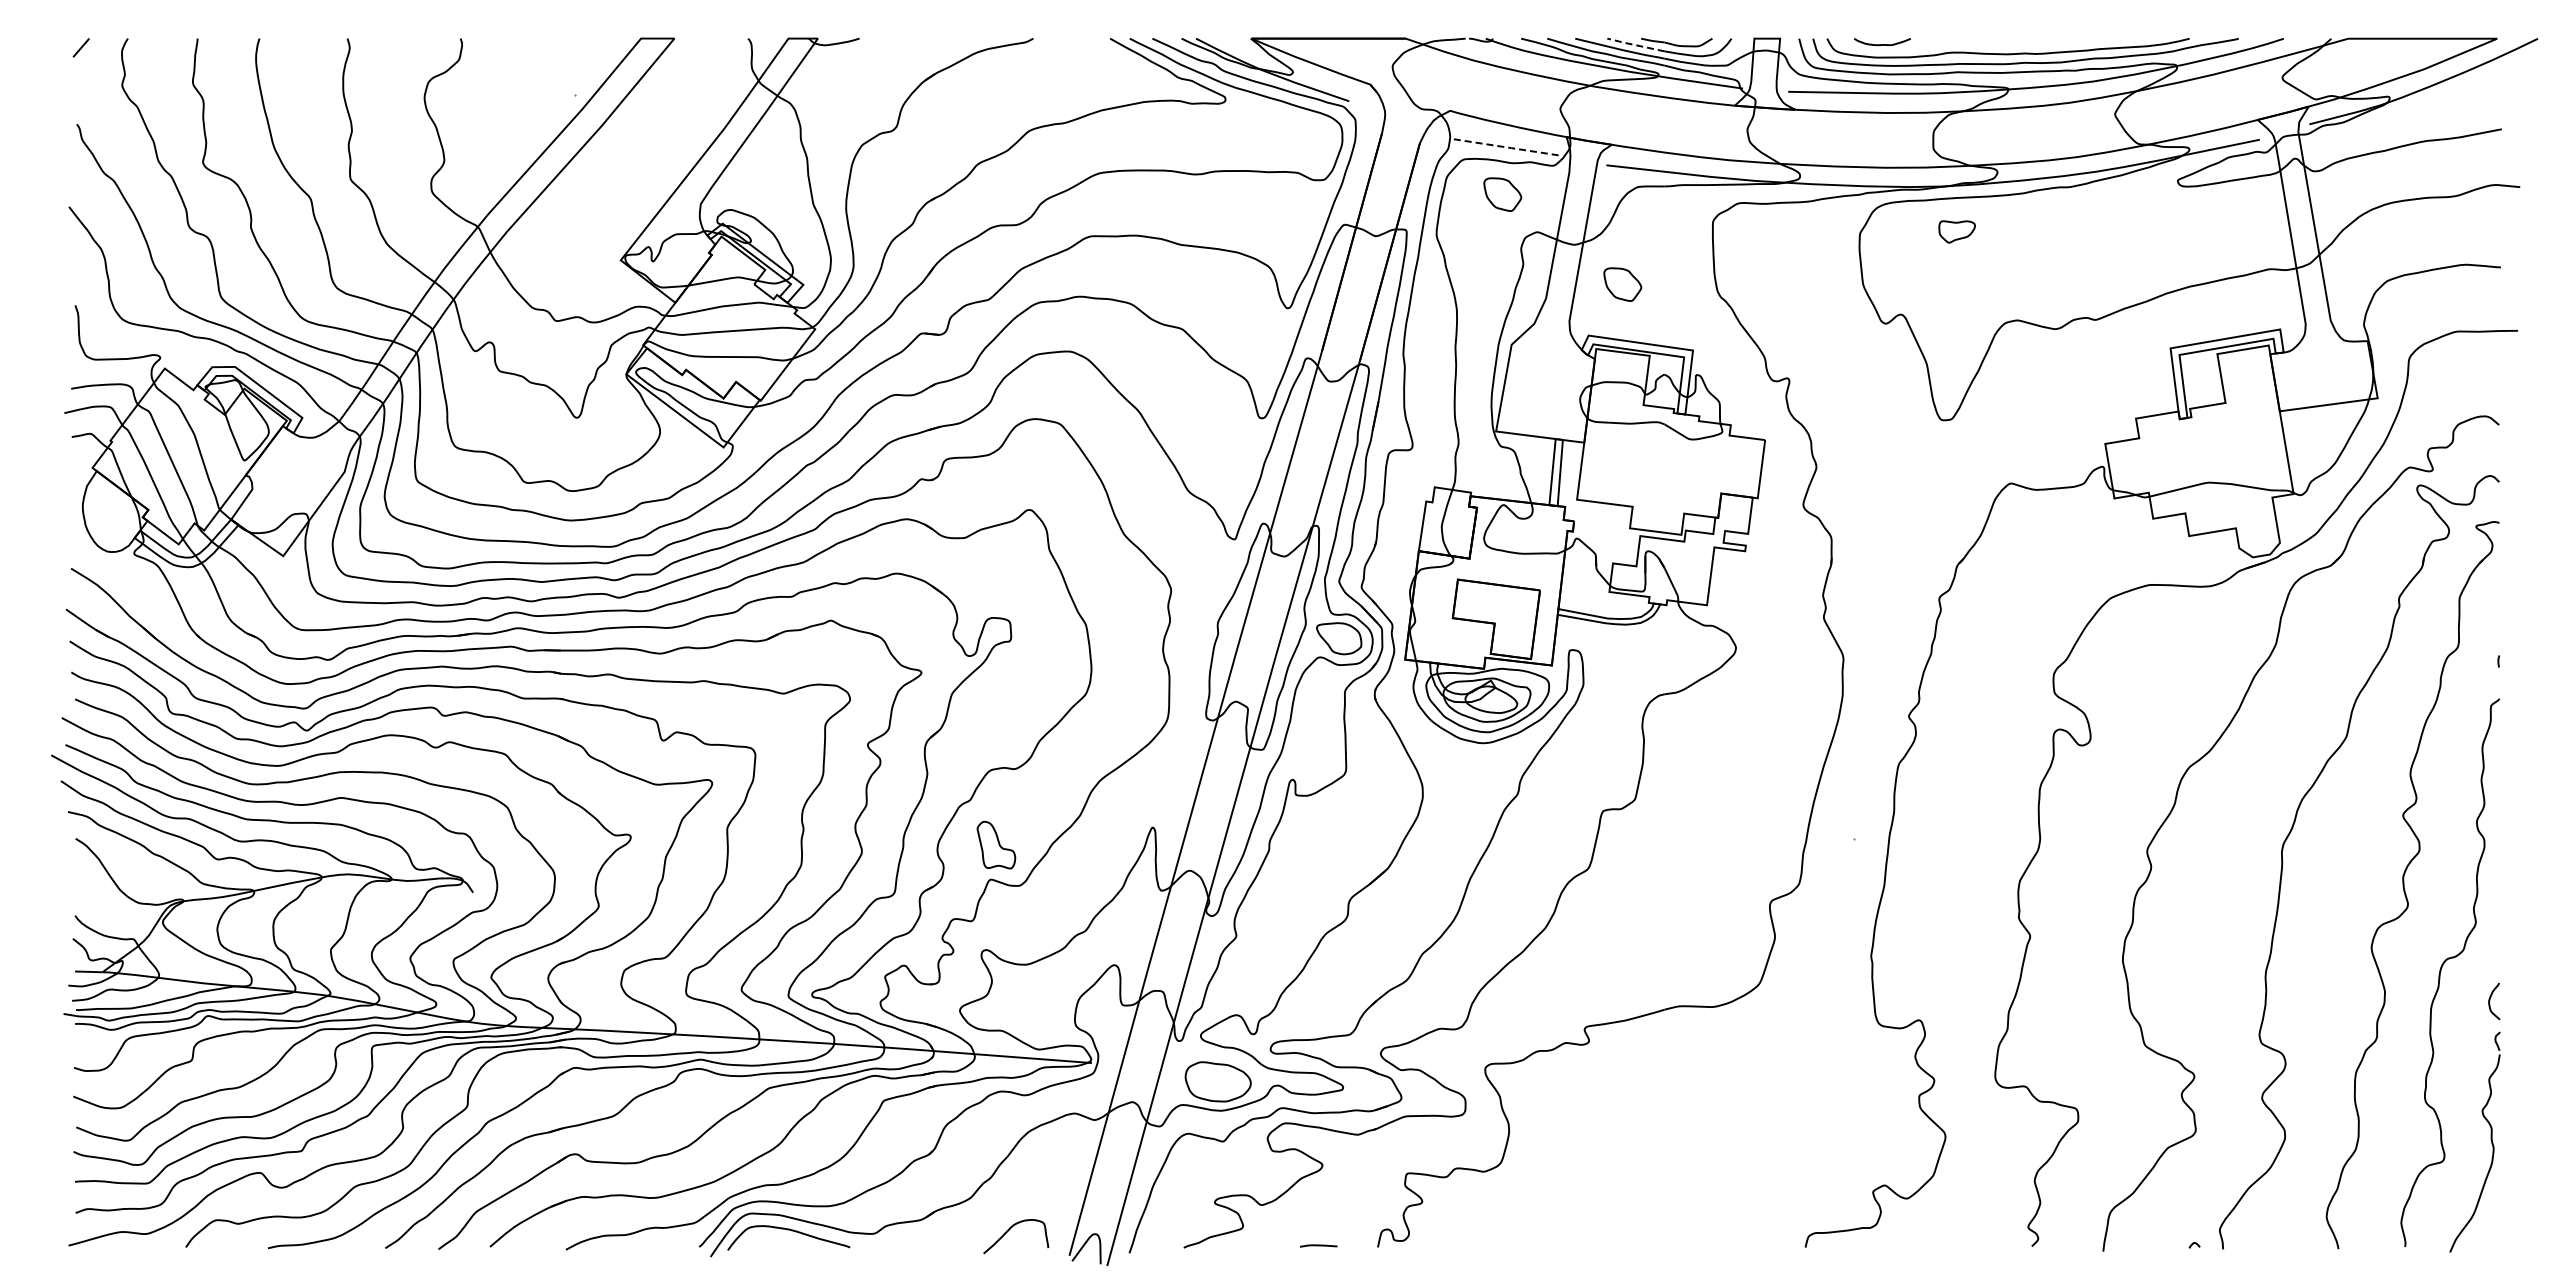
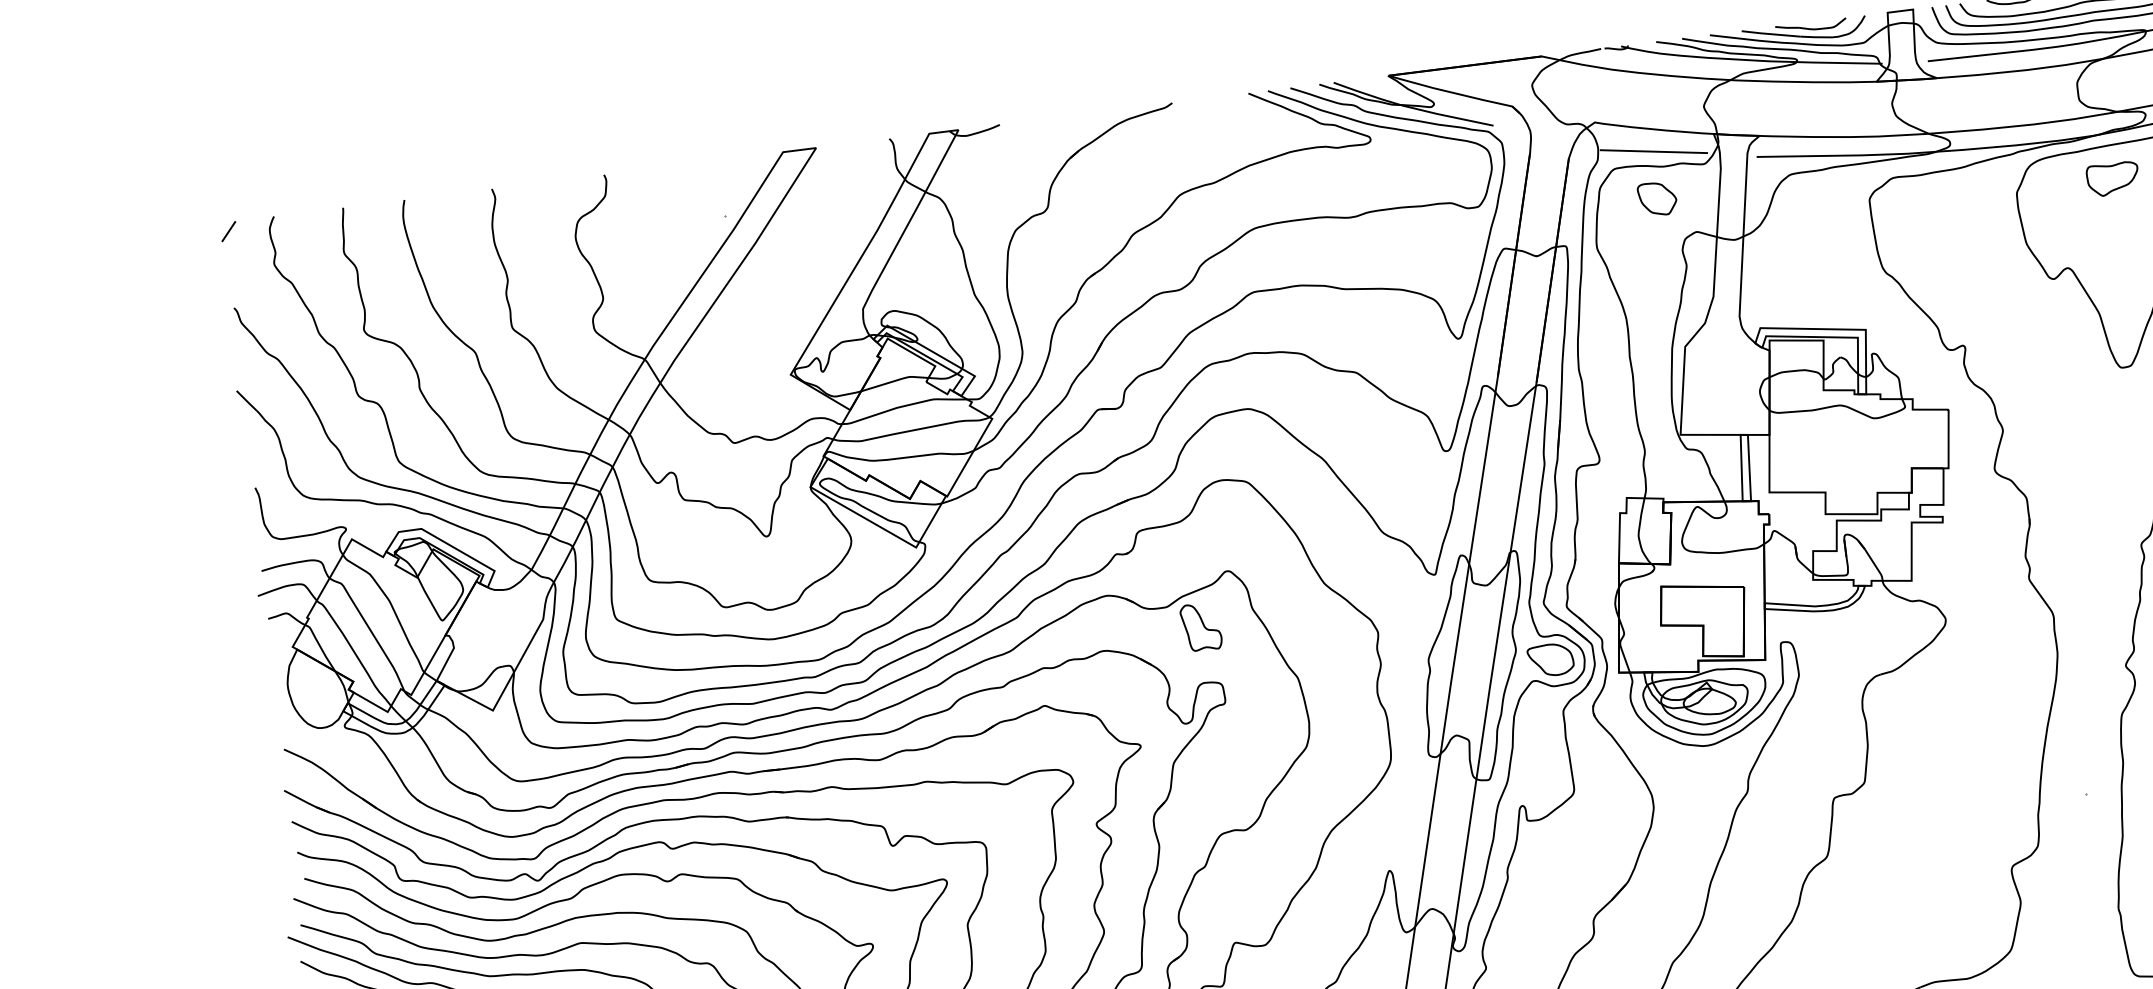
line: (1634, 45) -> (1769, 34), dashed -> solid
line: (1505, 147) -> (1654, 151), dashed -> solid
part: (1956, 231) -> (2112, 178), size x1.43
part: (1622, 284) -> (1787, 273), removed
part: (996, 844) -> (1201, 626), moved

